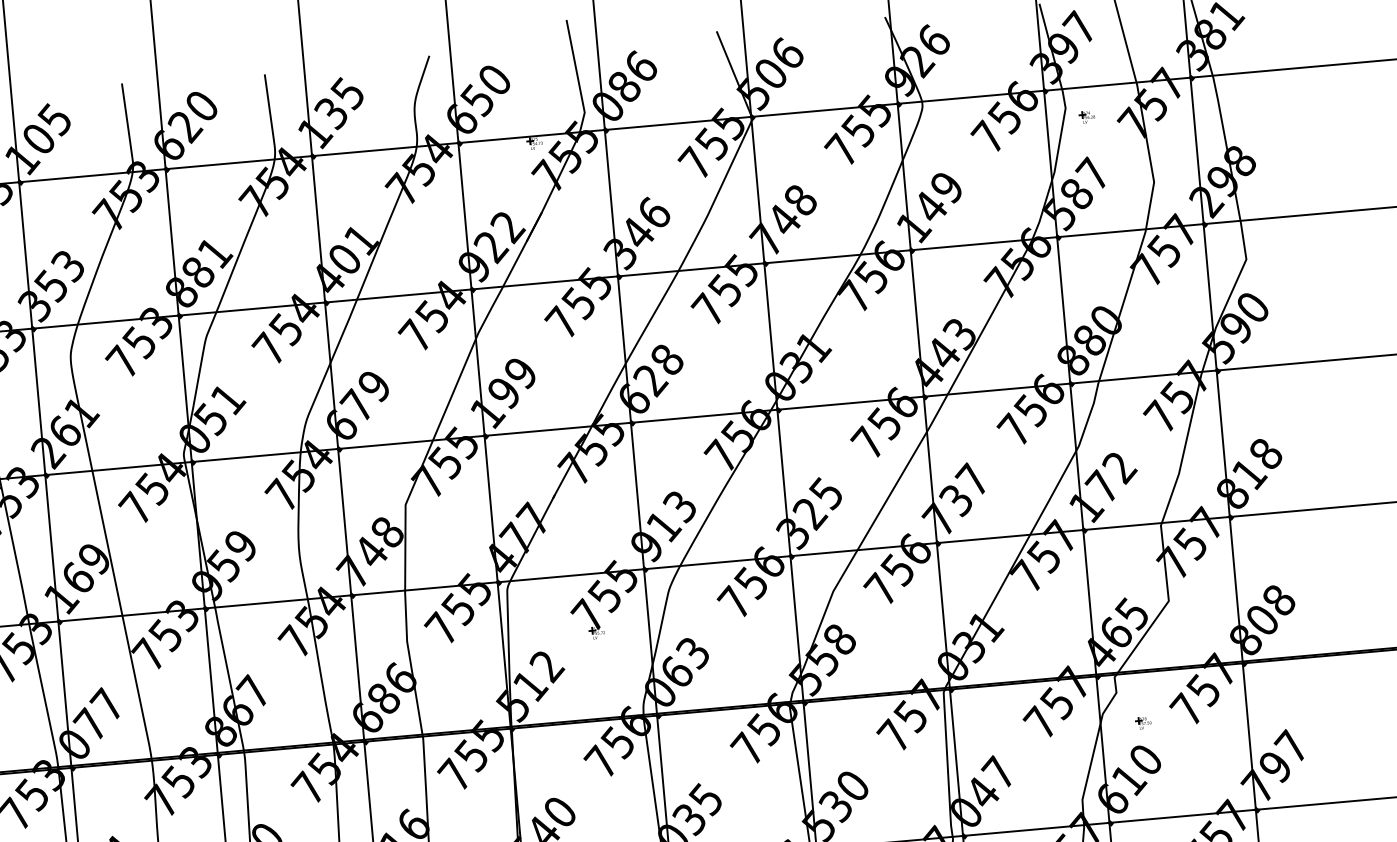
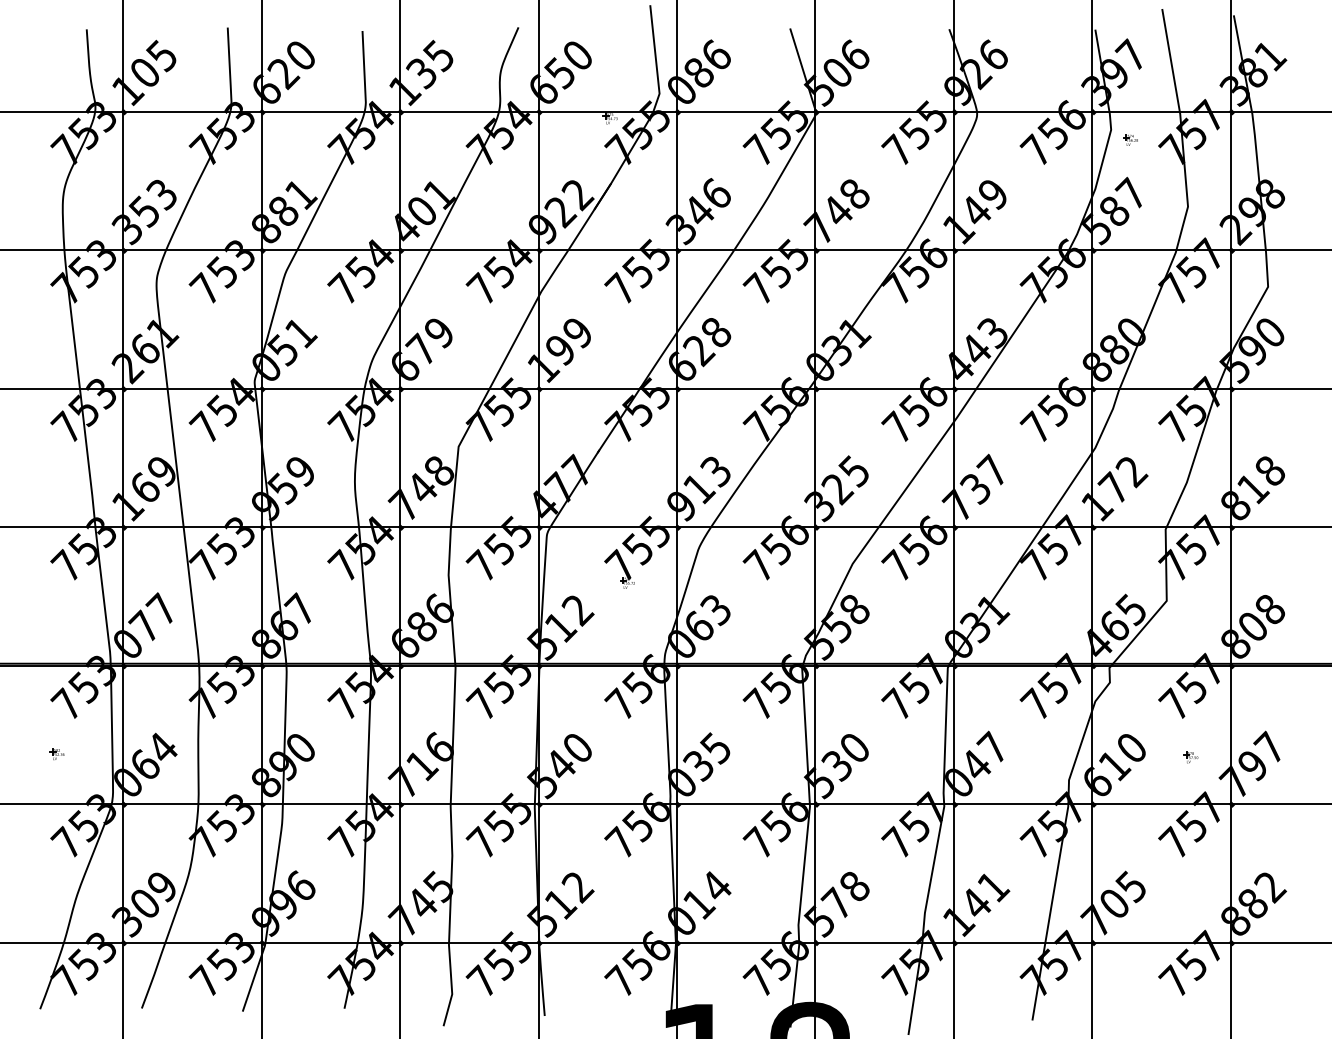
part: (1143, 723) -> (1190, 757), moved

